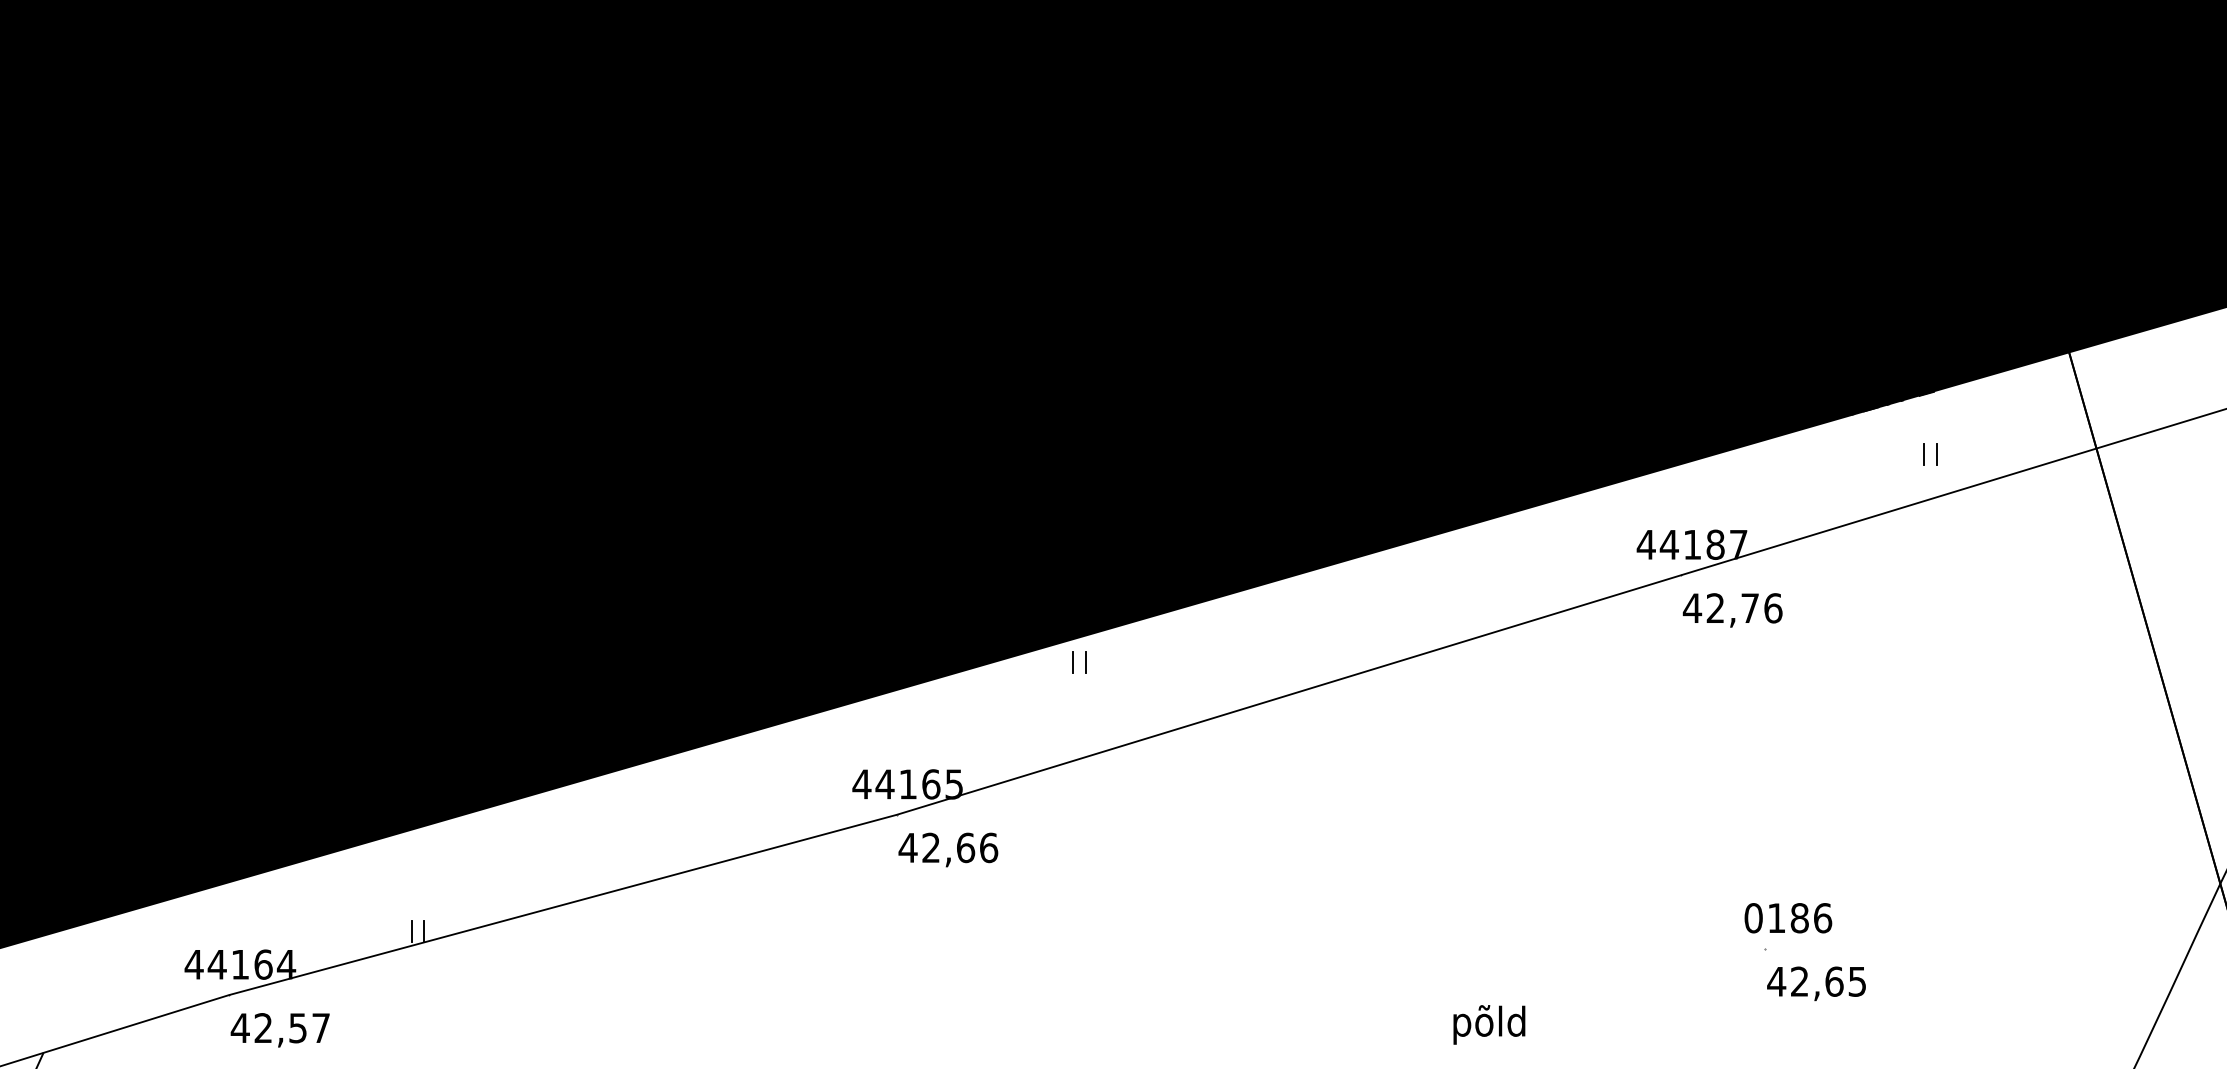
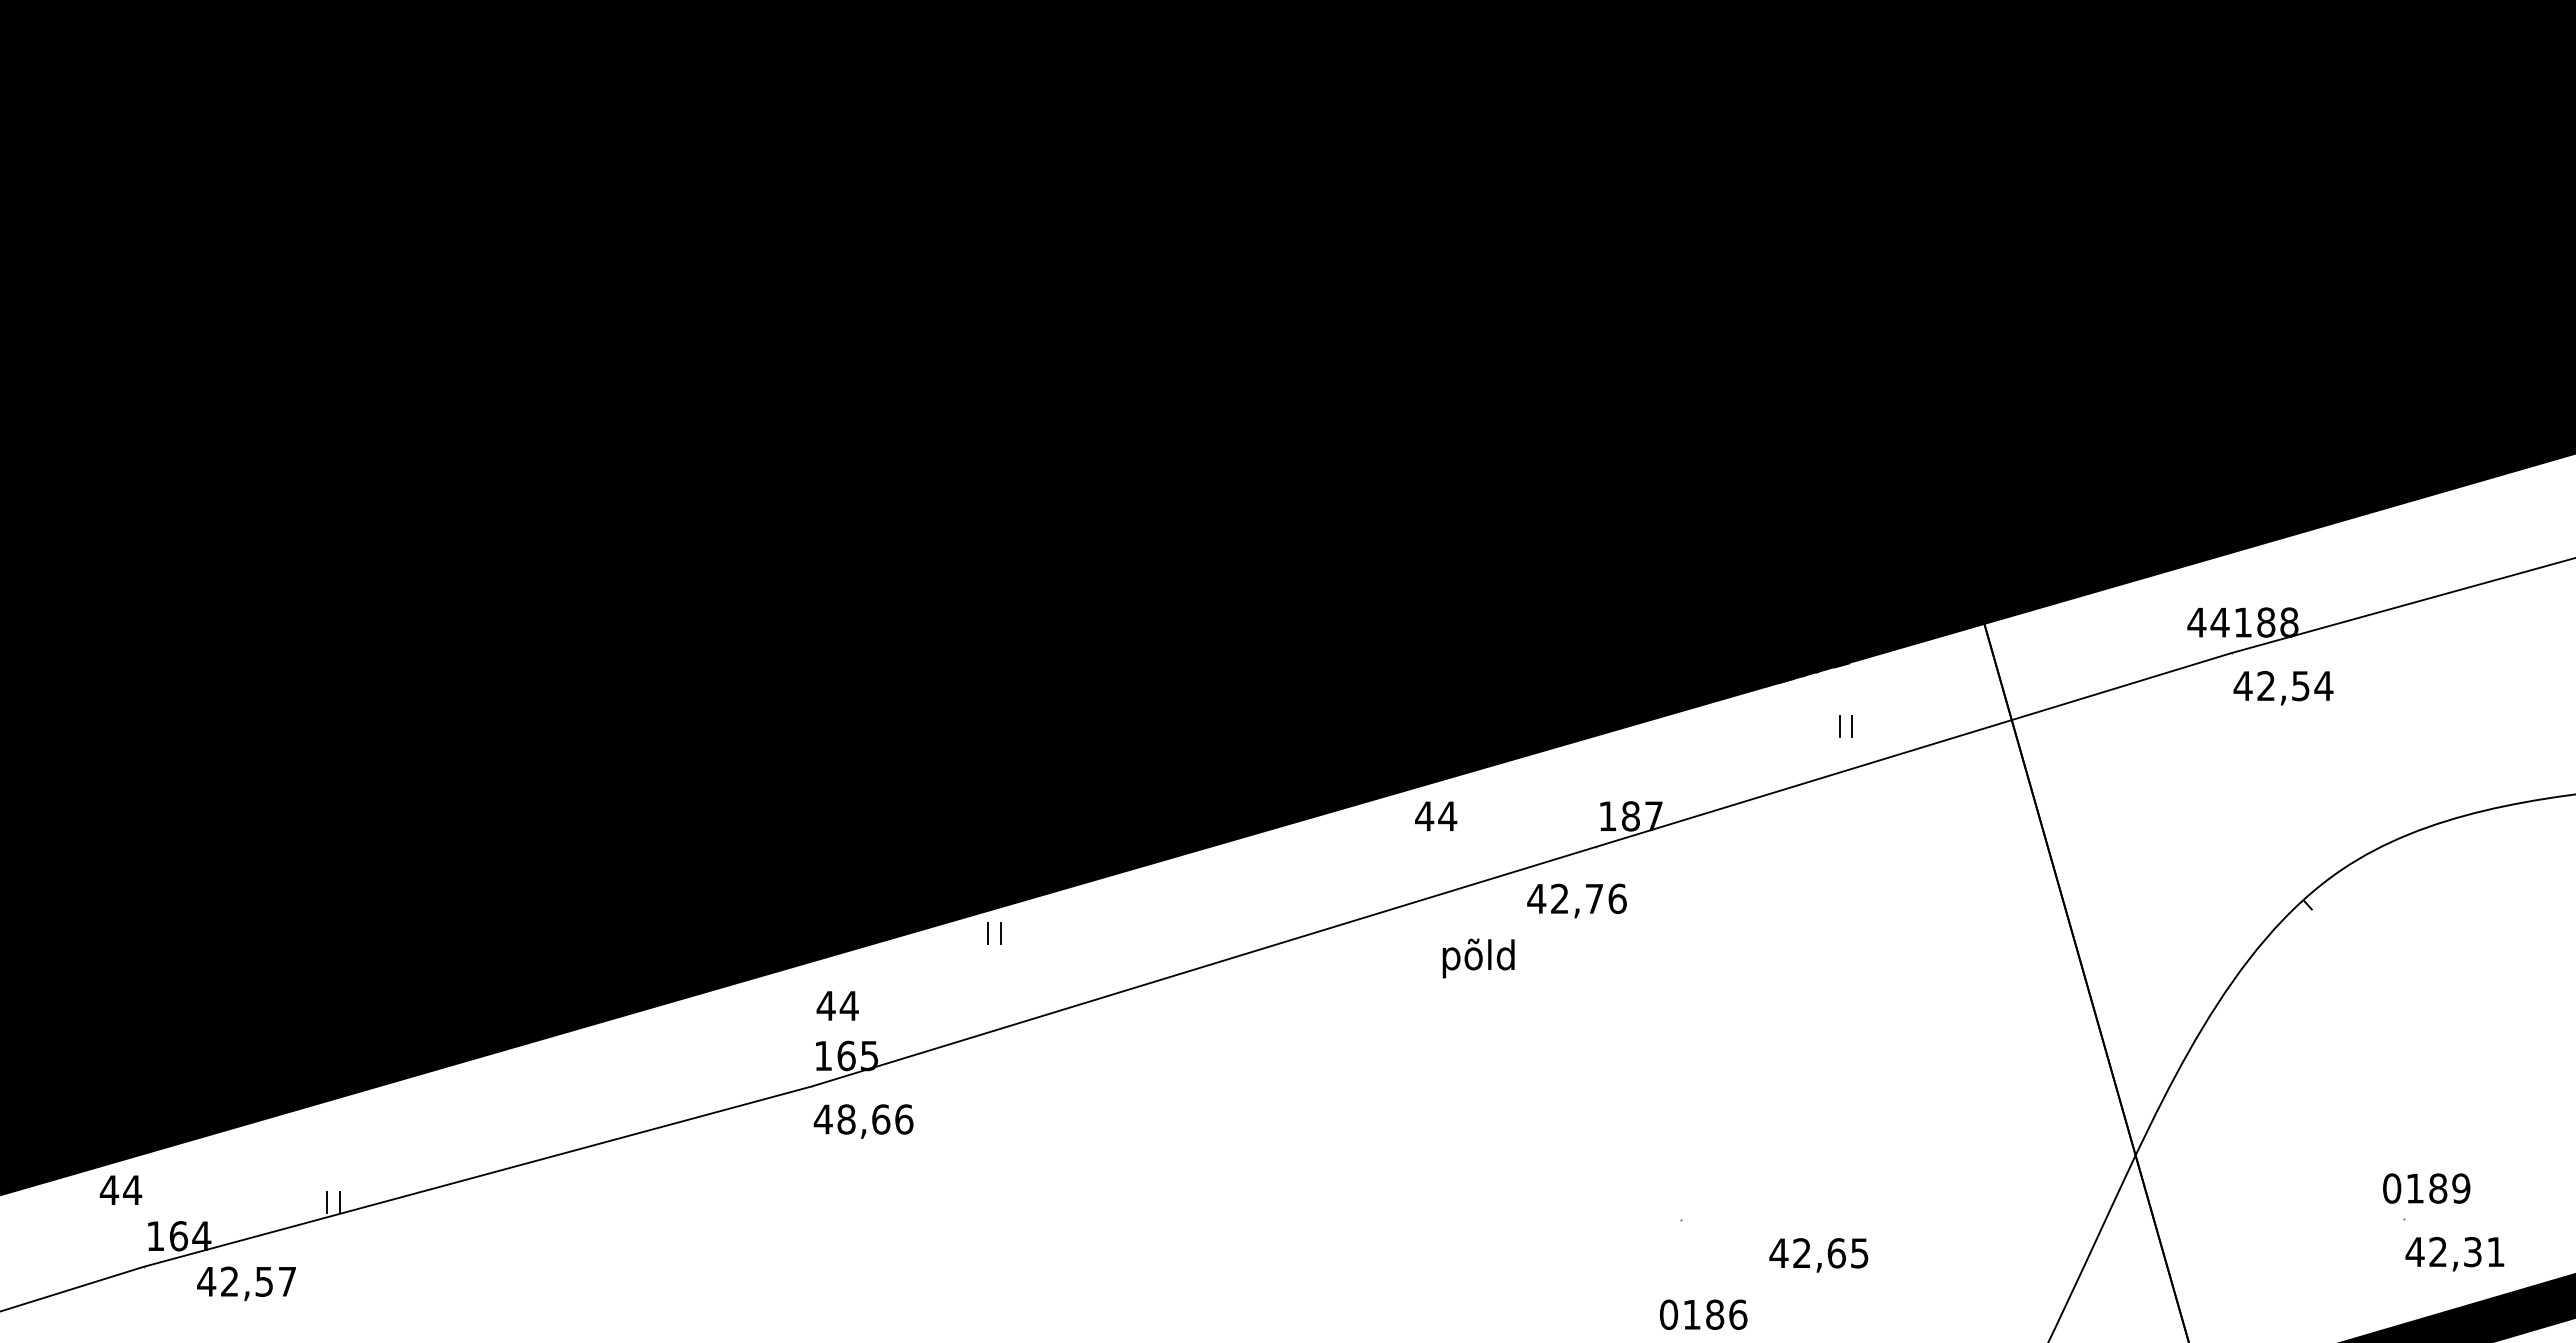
text: (1658, 543) -> (1436, 815), moved
text: (1732, 609) -> (1576, 900), moved
text: (873, 783) -> (837, 1005), moved
text: (931, 847) -> (846, 1119), 42,66 -> 48,66
text: (1788, 917) -> (1703, 1314), moved
text: (205, 963) -> (120, 1189), moved
text: (1816, 983) -> (1818, 1255), moved
text: (1489, 1024) -> (1478, 958), moved
text: (280, 1029) -> (246, 1283), moved

